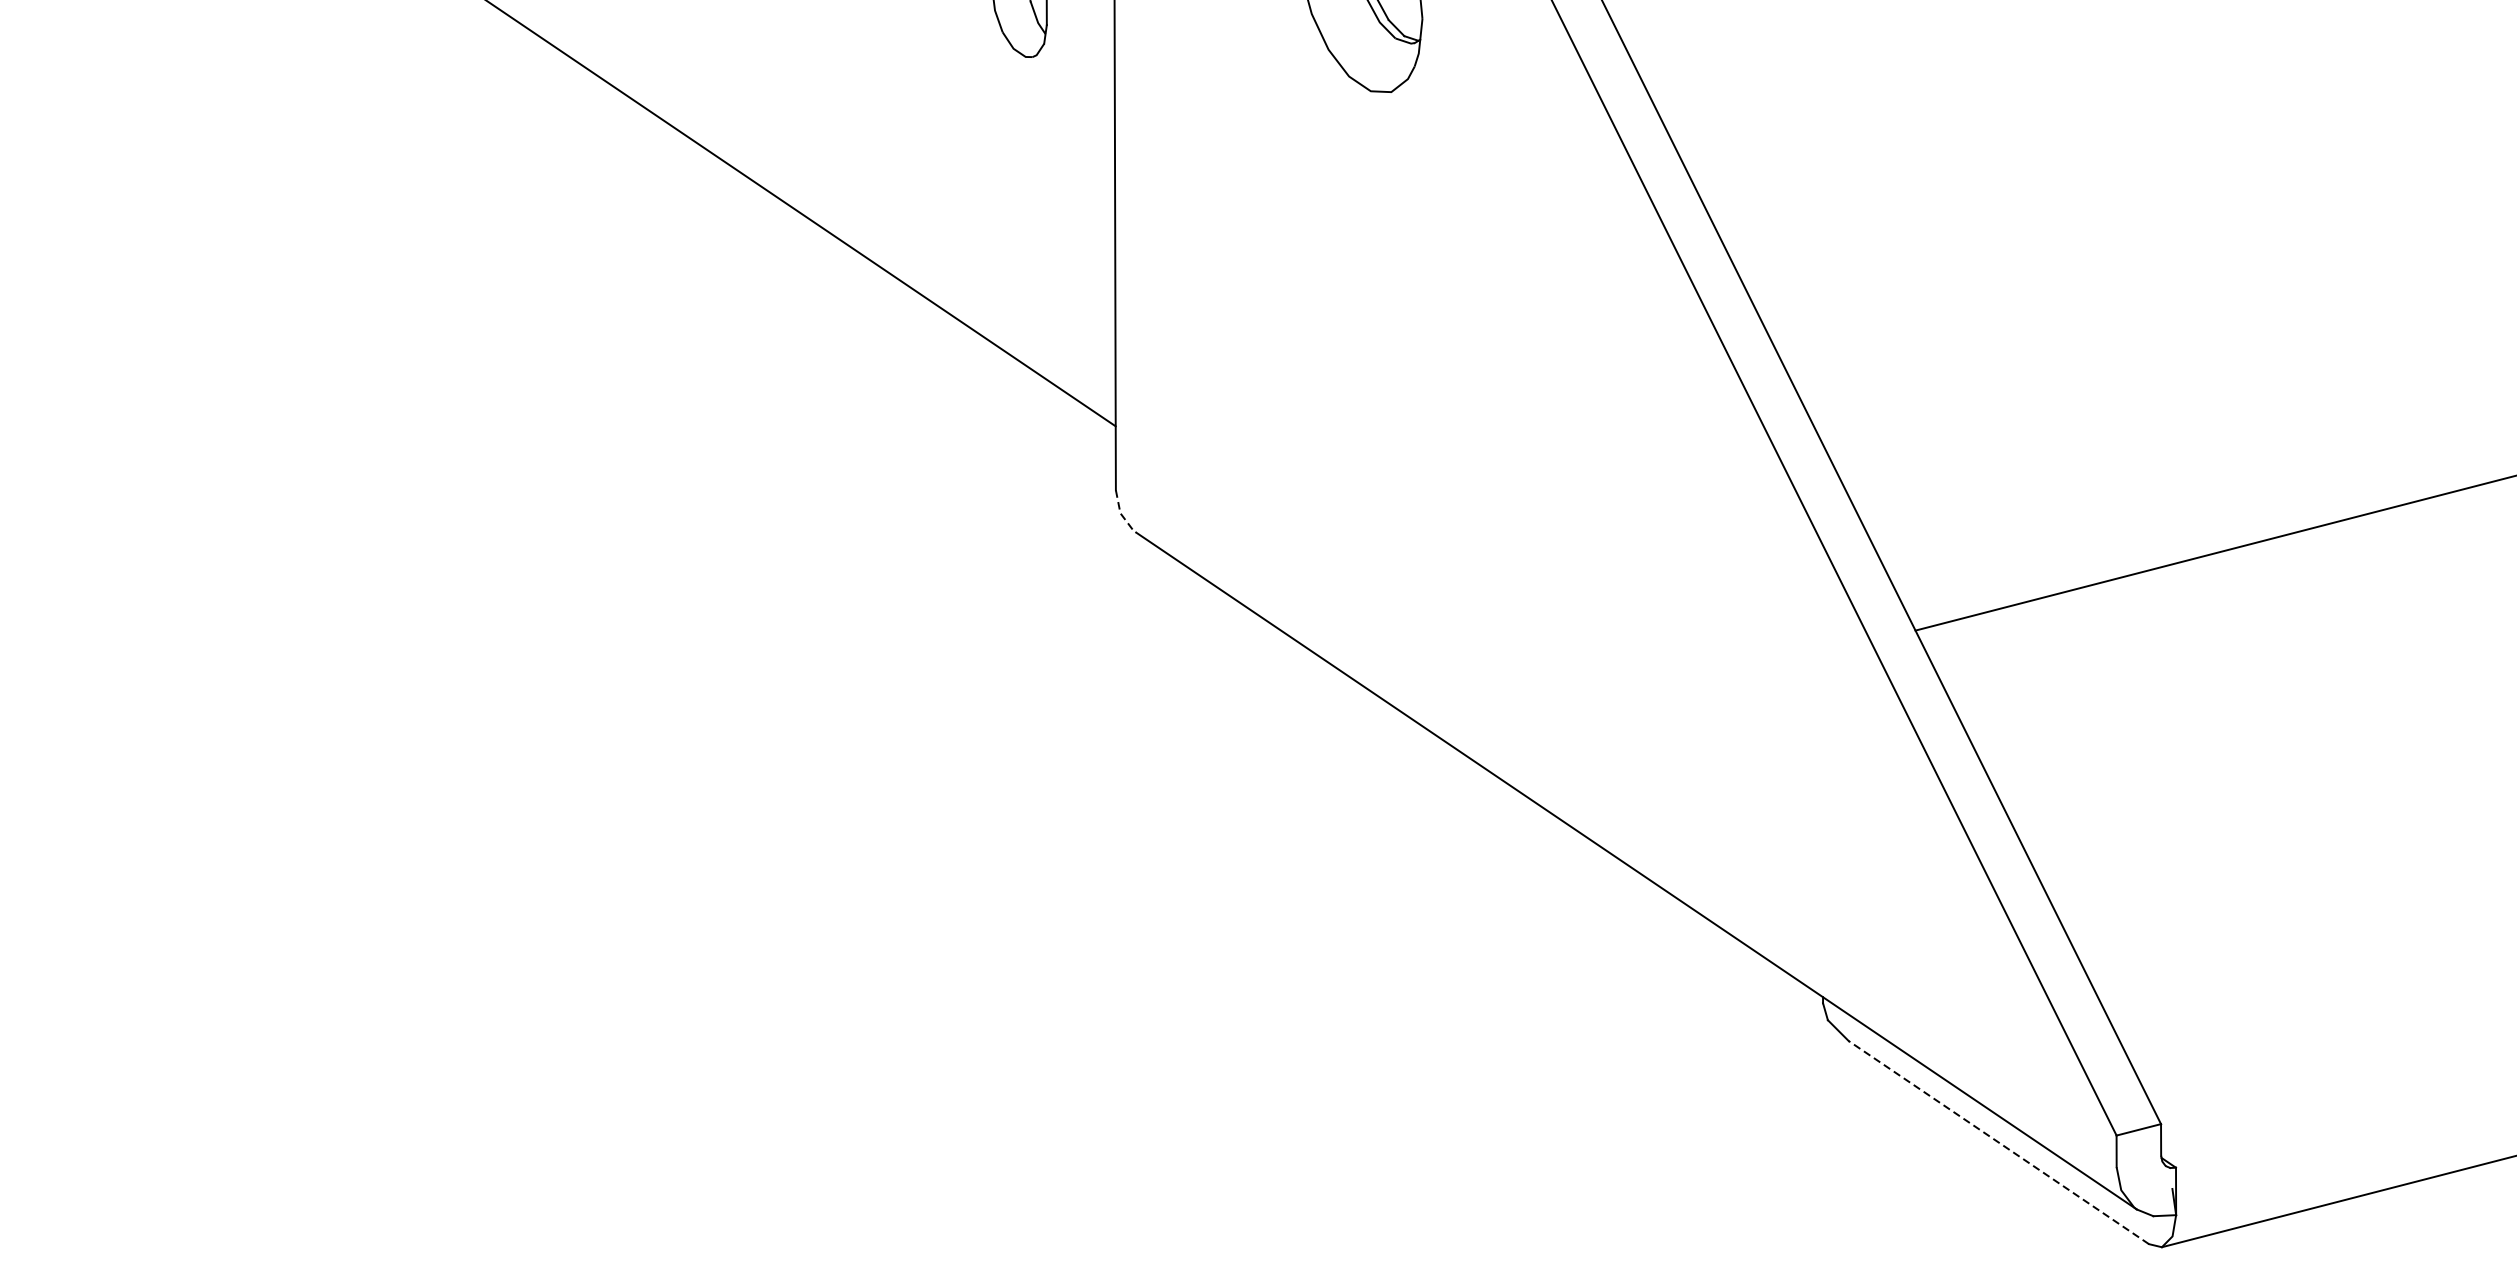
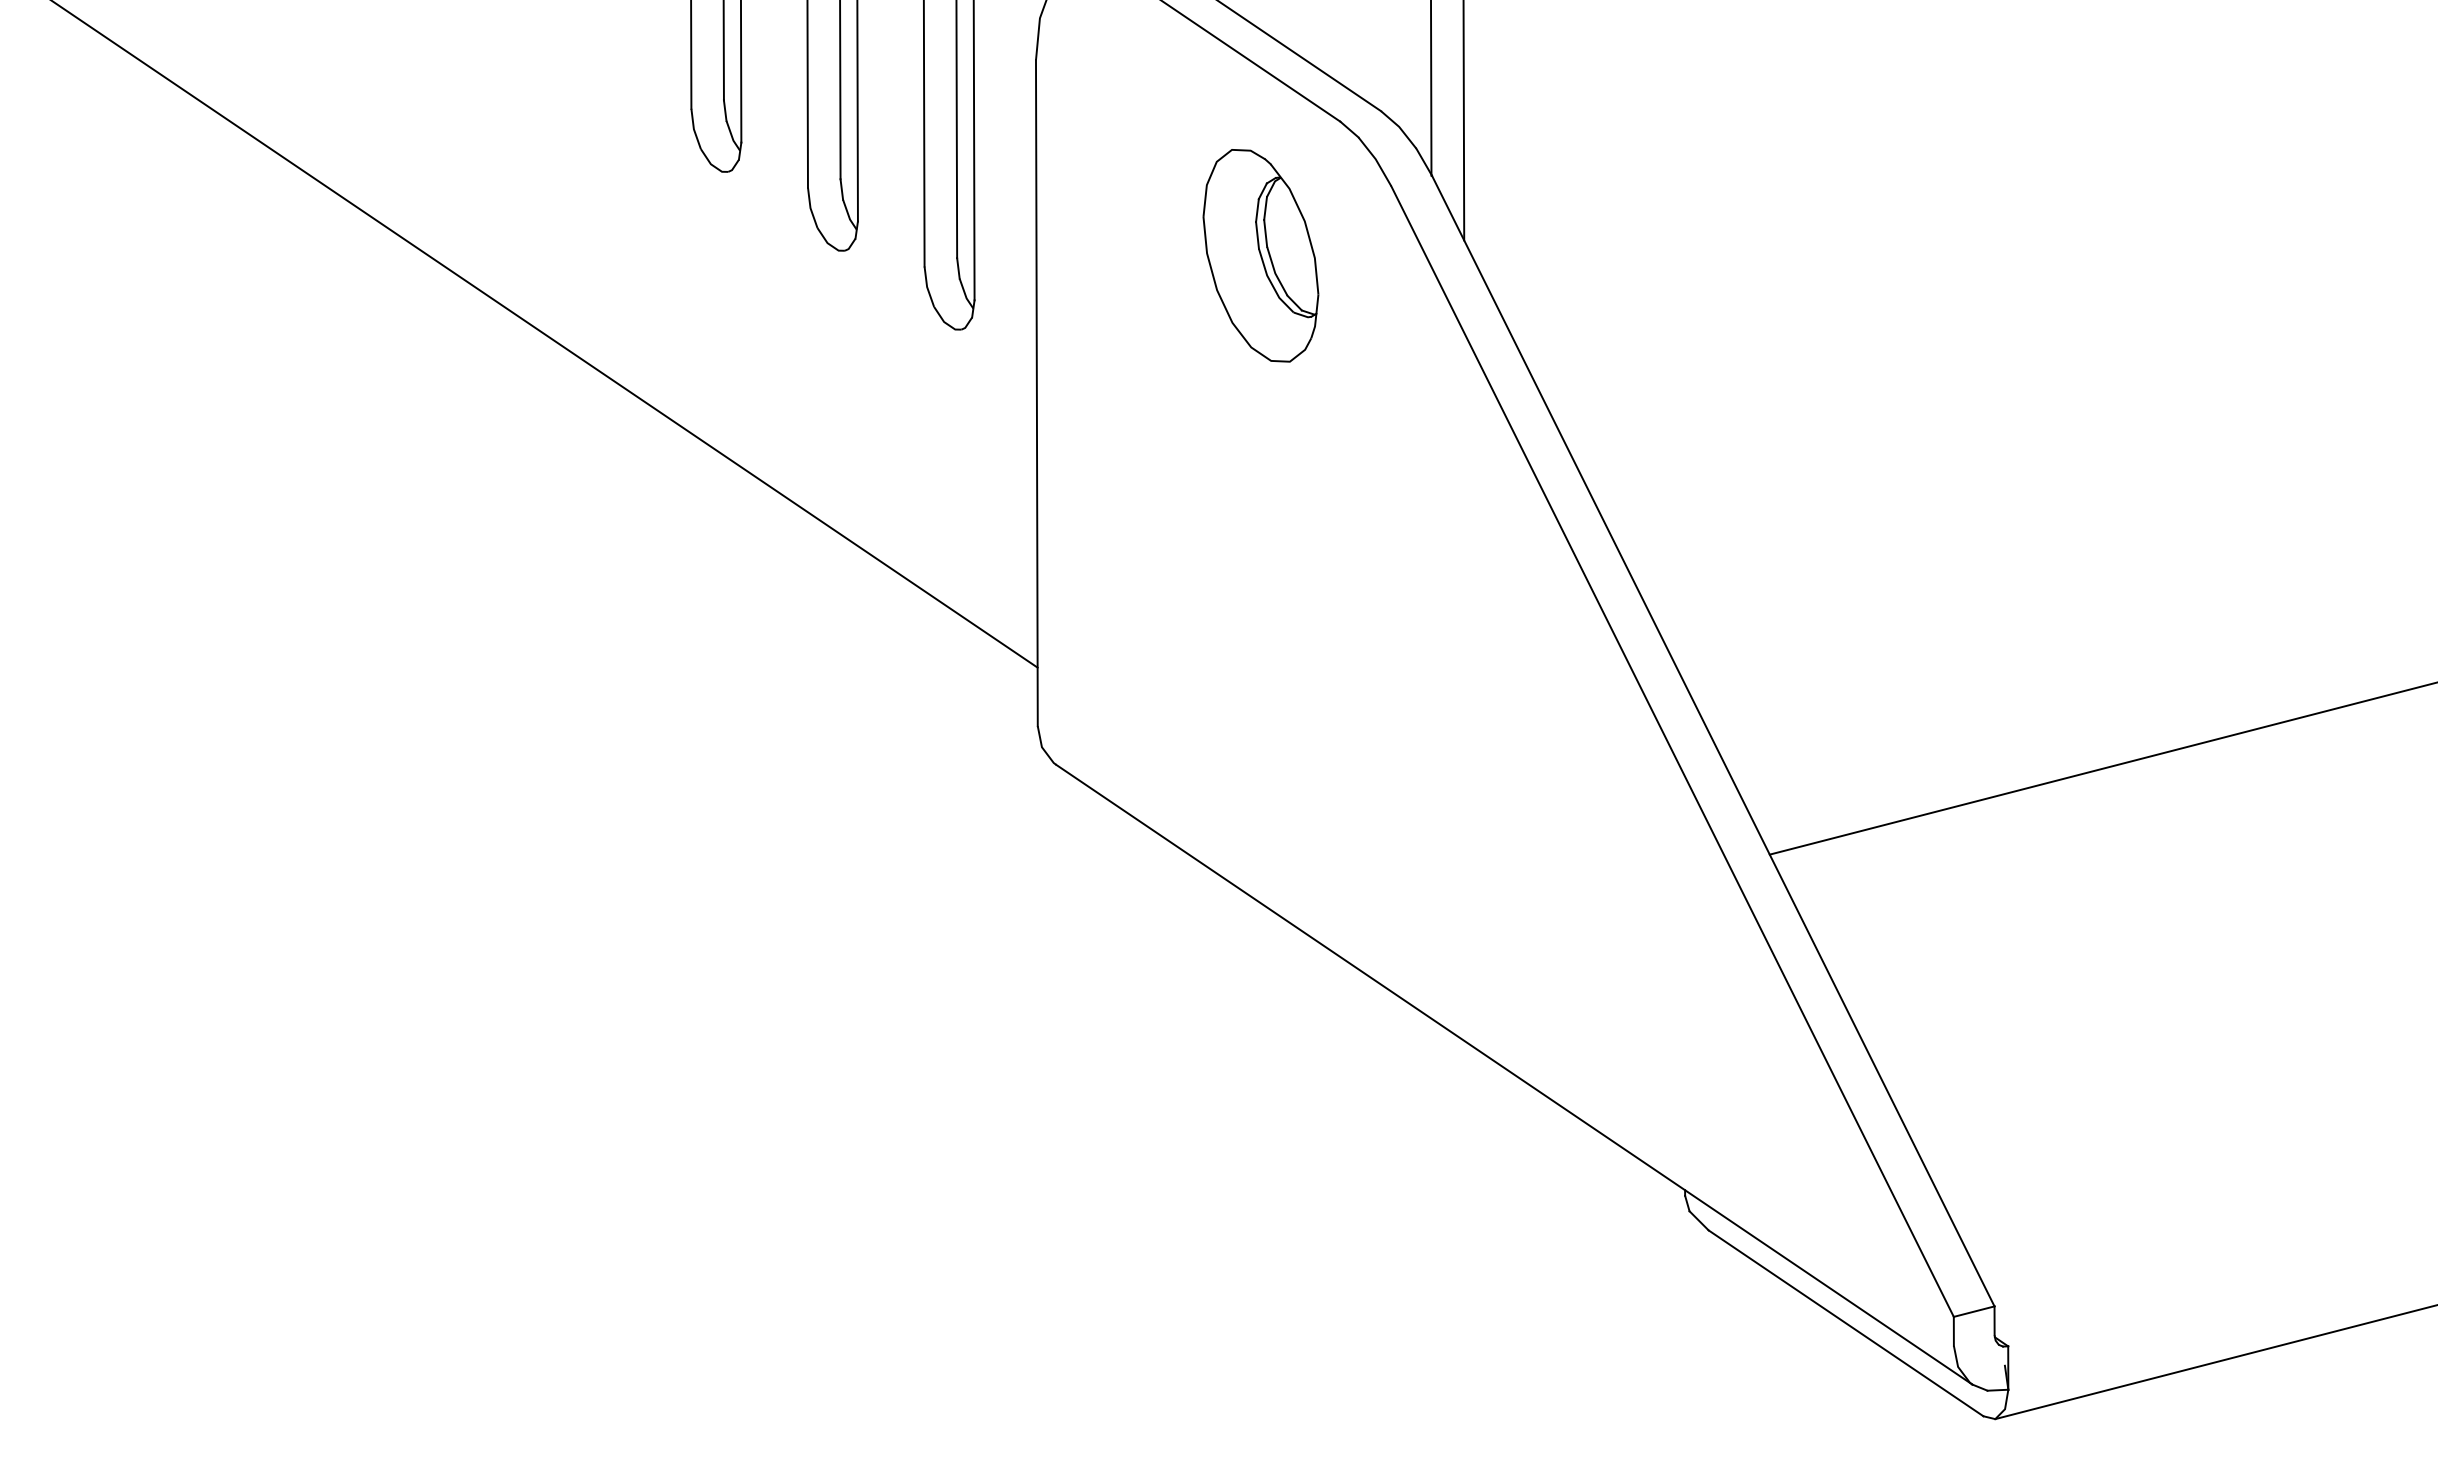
line: (1121, 514) -> (1042, 748), dashed -> solid
line: (1999, 1142) -> (1846, 1323), dashed -> solid

